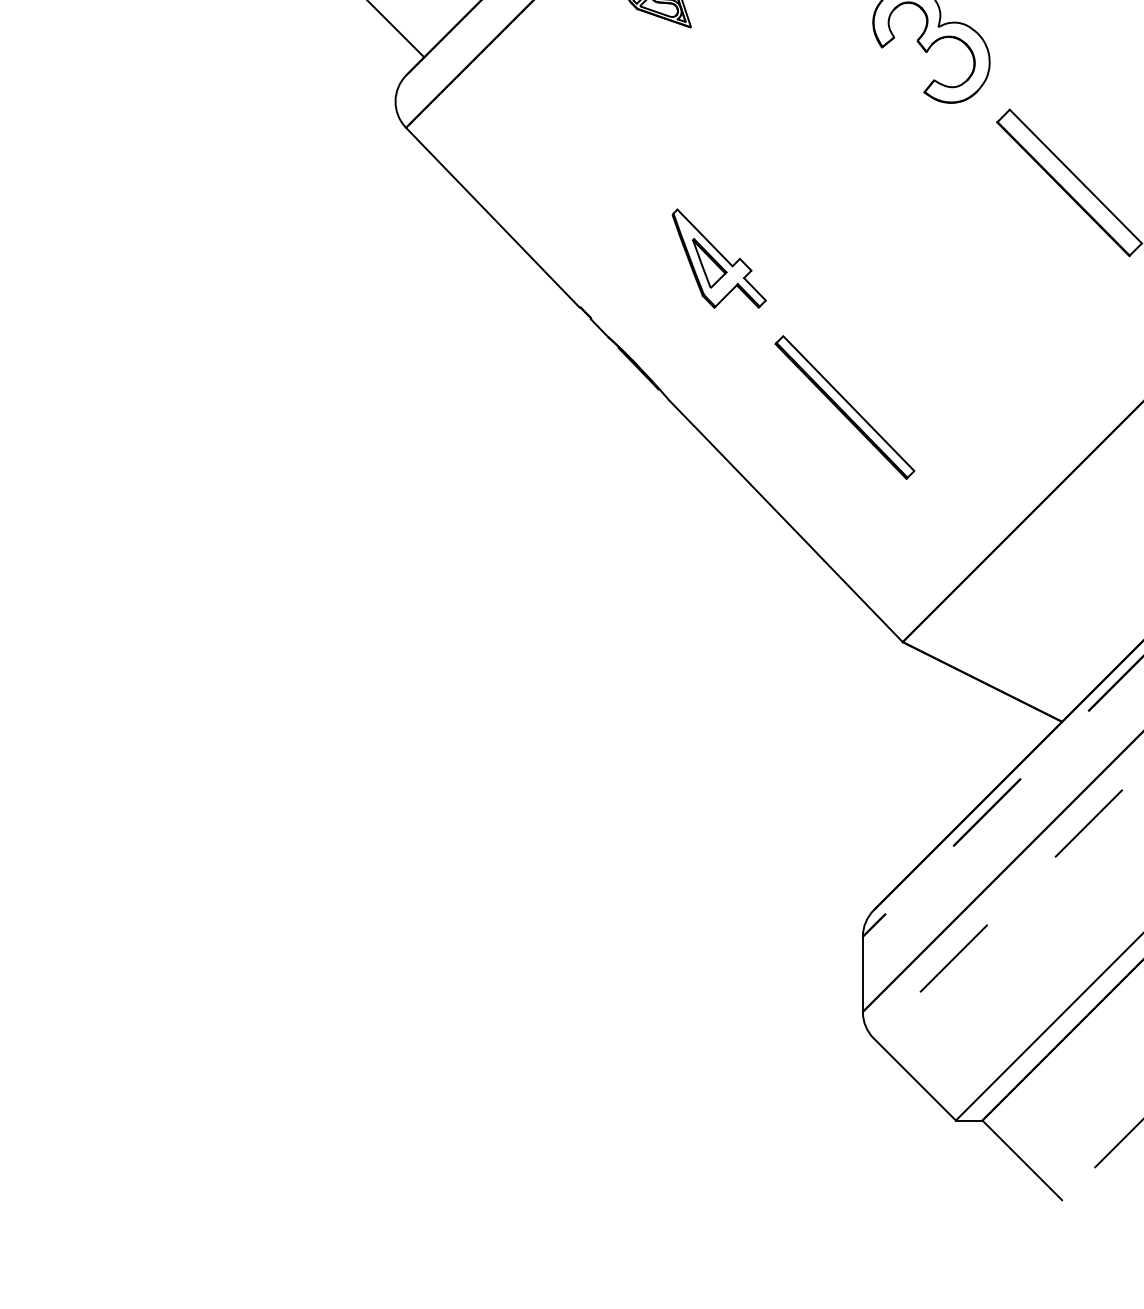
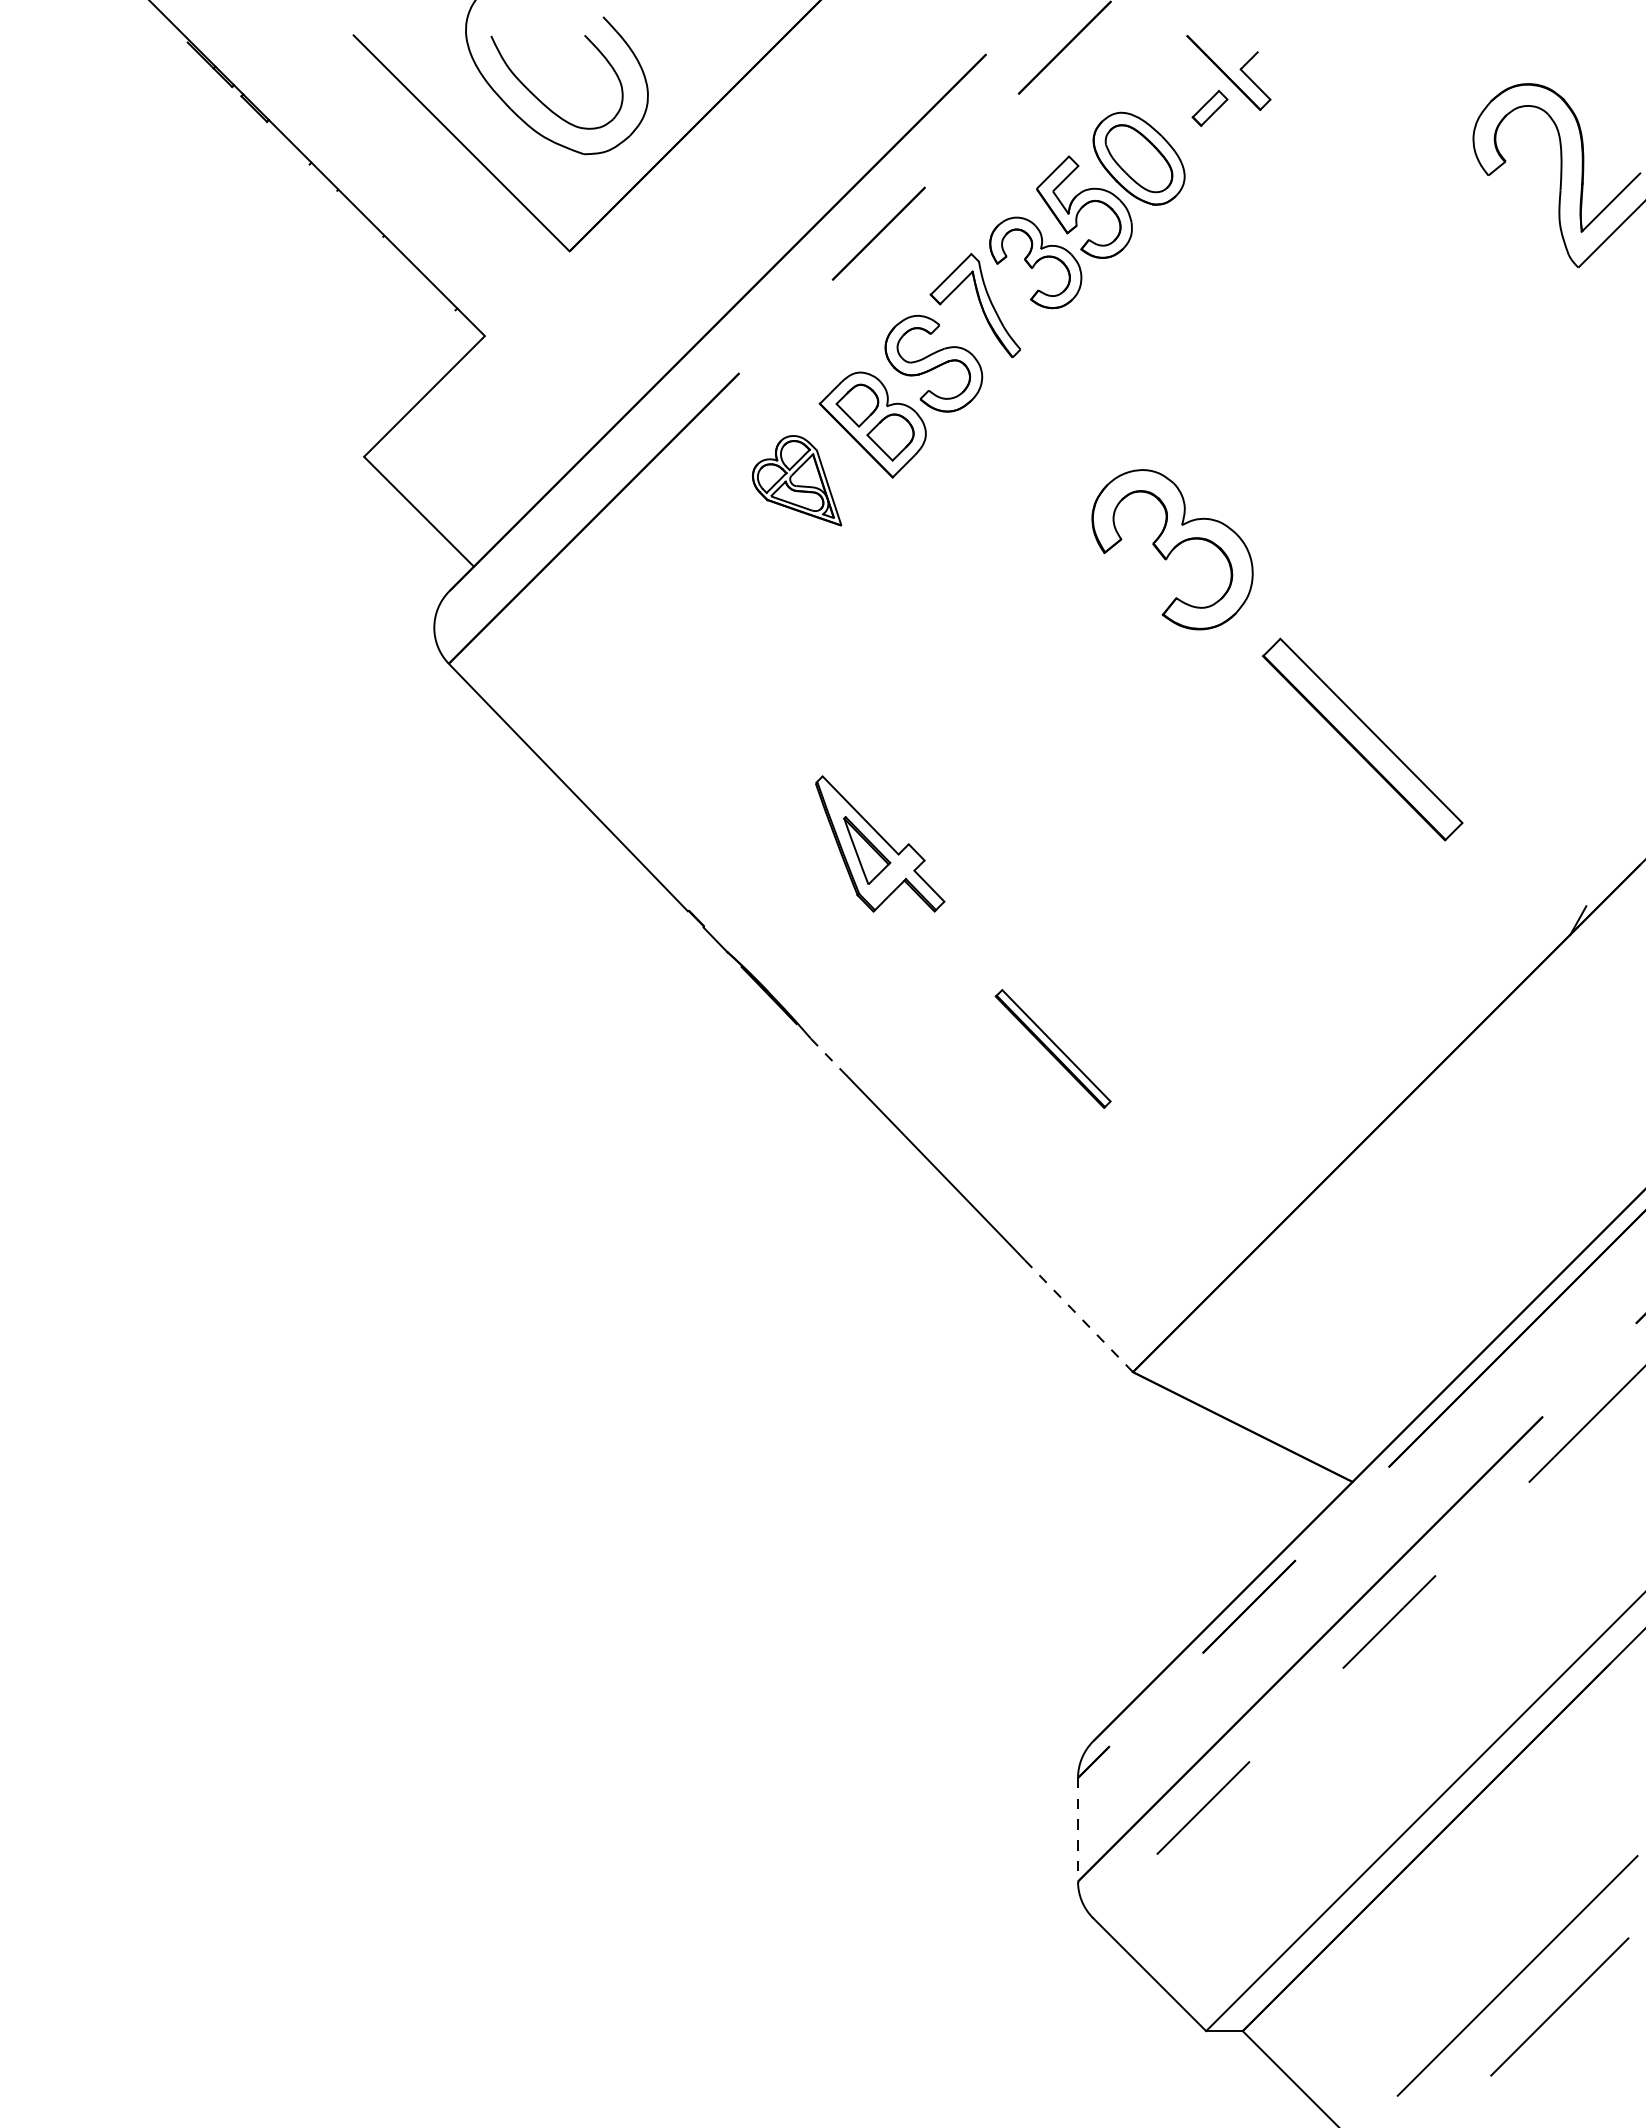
part: (844, 407) -> (1052, 1048), size x0.6
line: (681, 412) -> (828, 1056), solid -> dashed
line: (863, 601) -> (1079, 1316), solid -> dashed
line: (863, 974) -> (1078, 1829), solid -> dashed

